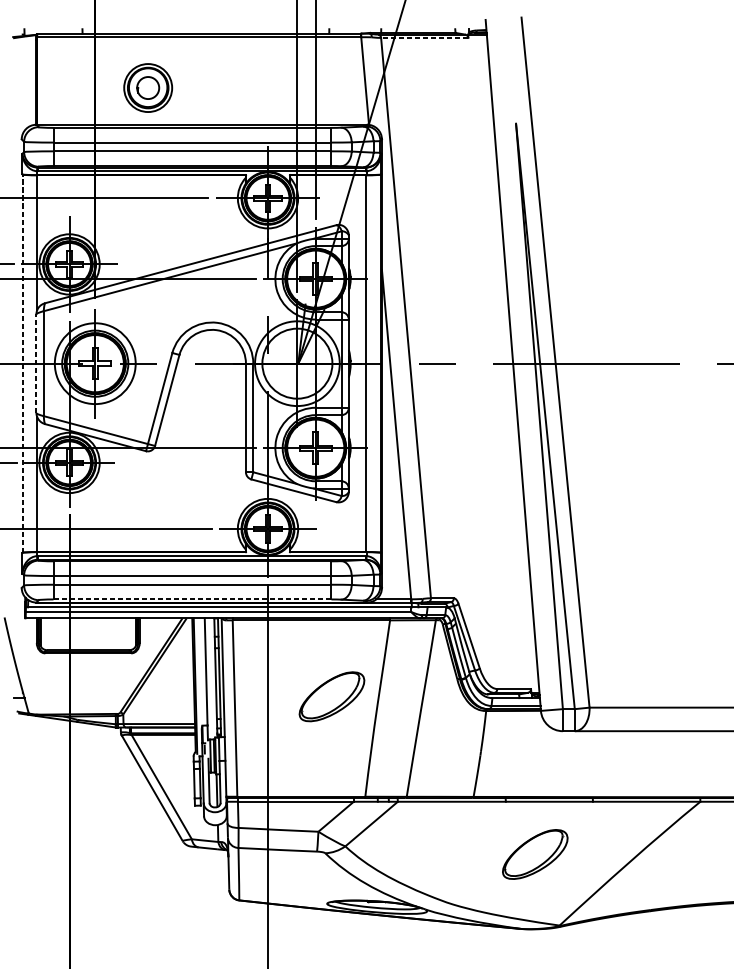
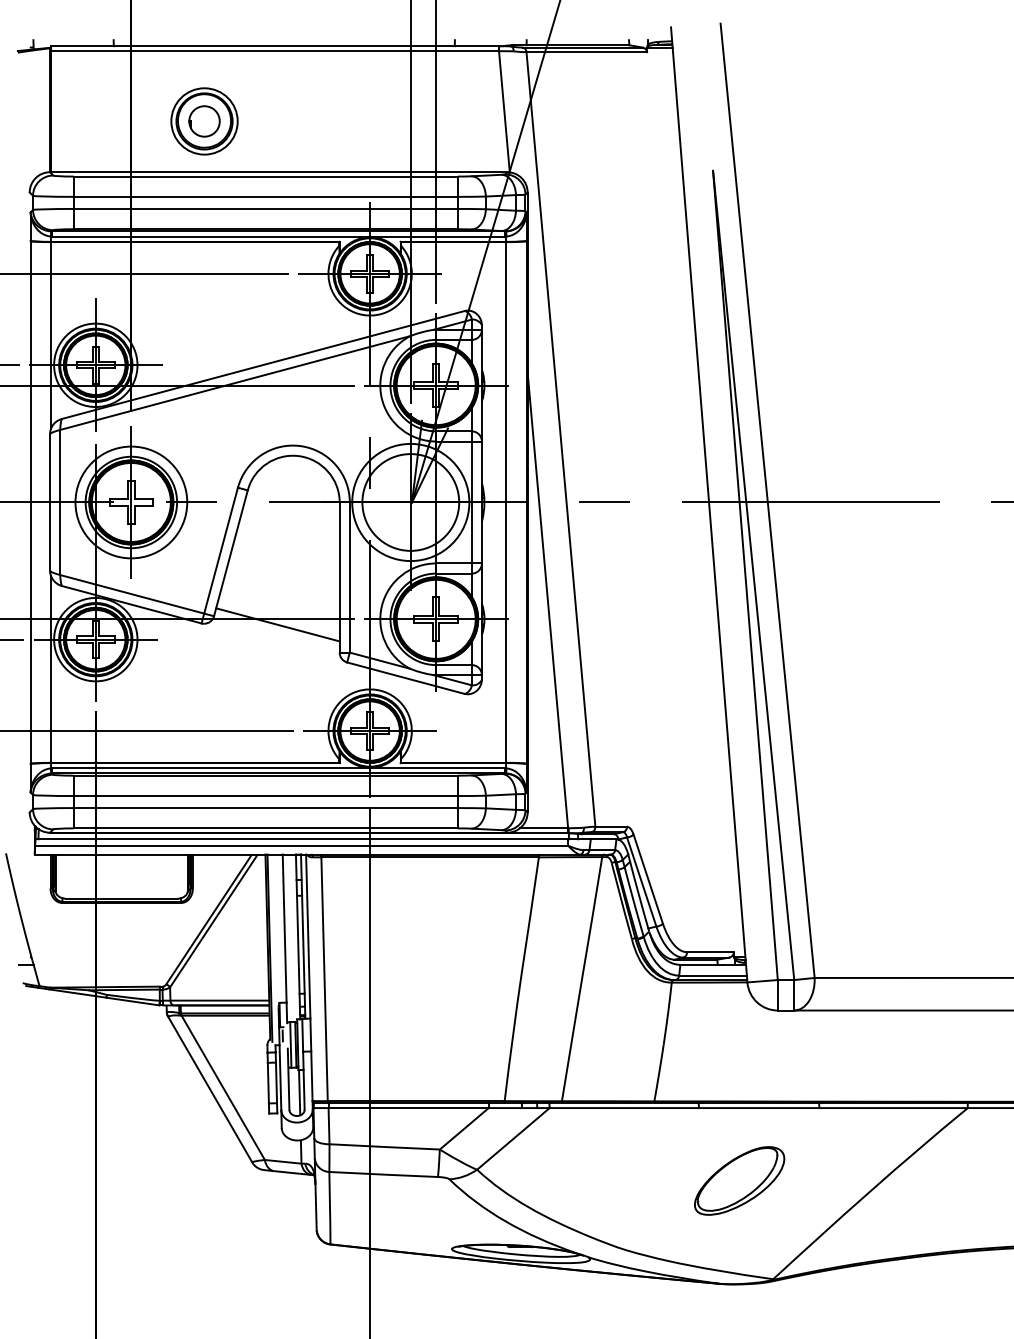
line: (424, 38) -> (586, 52), dashed -> solid
line: (22, 362) -> (30, 501), dashed -> solid
line: (36, 362) -> (50, 501), dashed -> solid
line: (200, 451) -> (277, 624), added
line: (192, 599) -> (265, 828), dashed -> solid
part: (331, 696) -> (458, 962), removed

